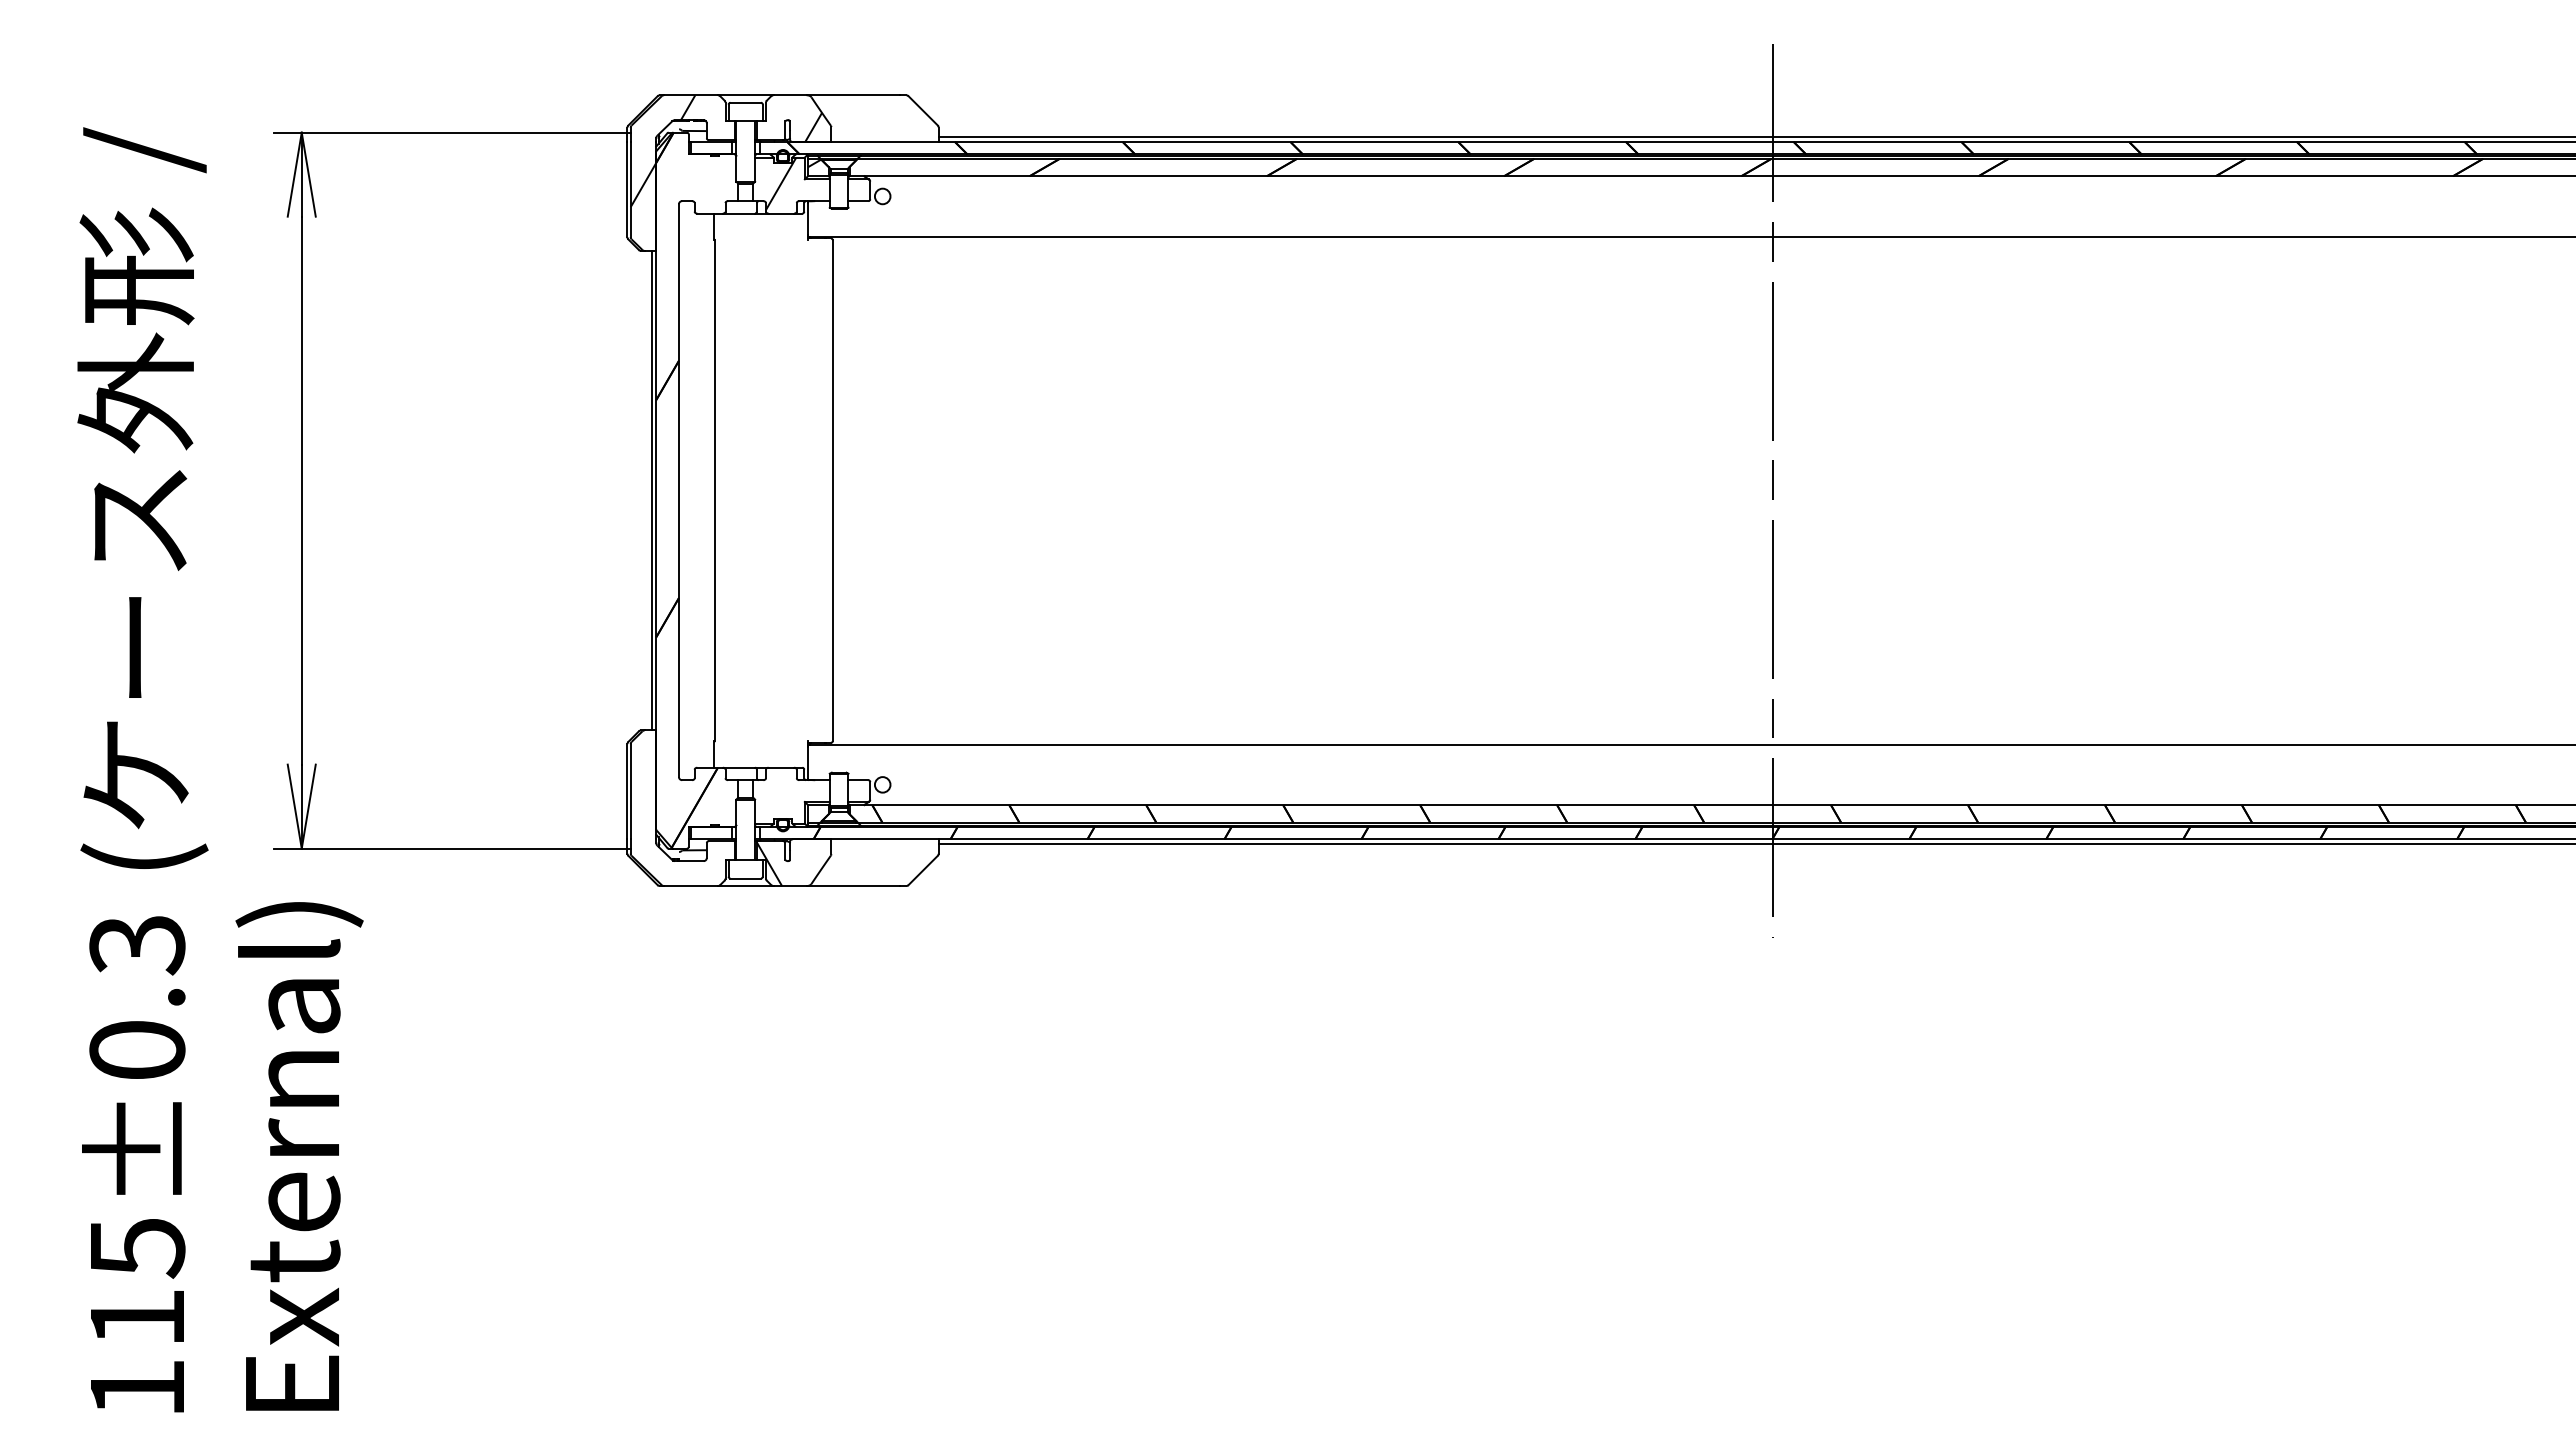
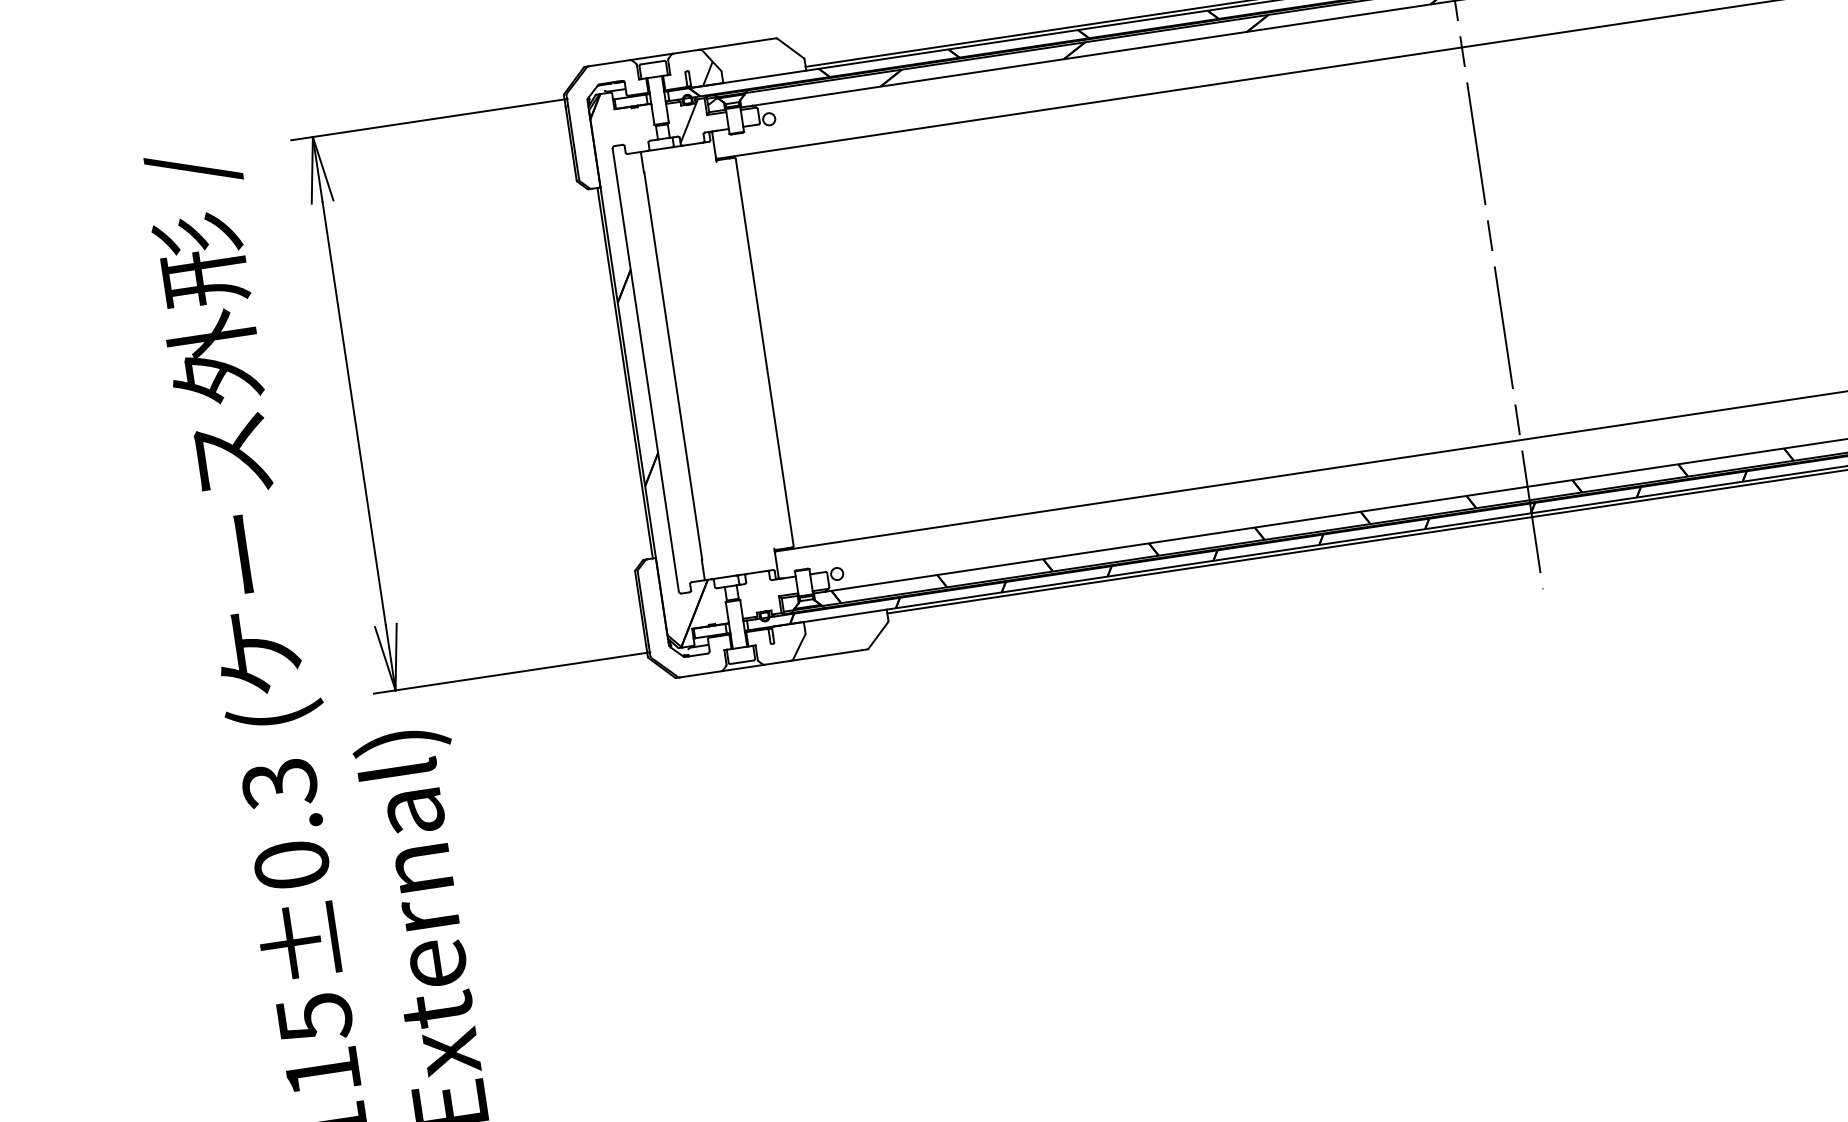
hatch: (662, 151) -> (593, 109), removed
hatch: (769, 864) -> (758, 648), removed

